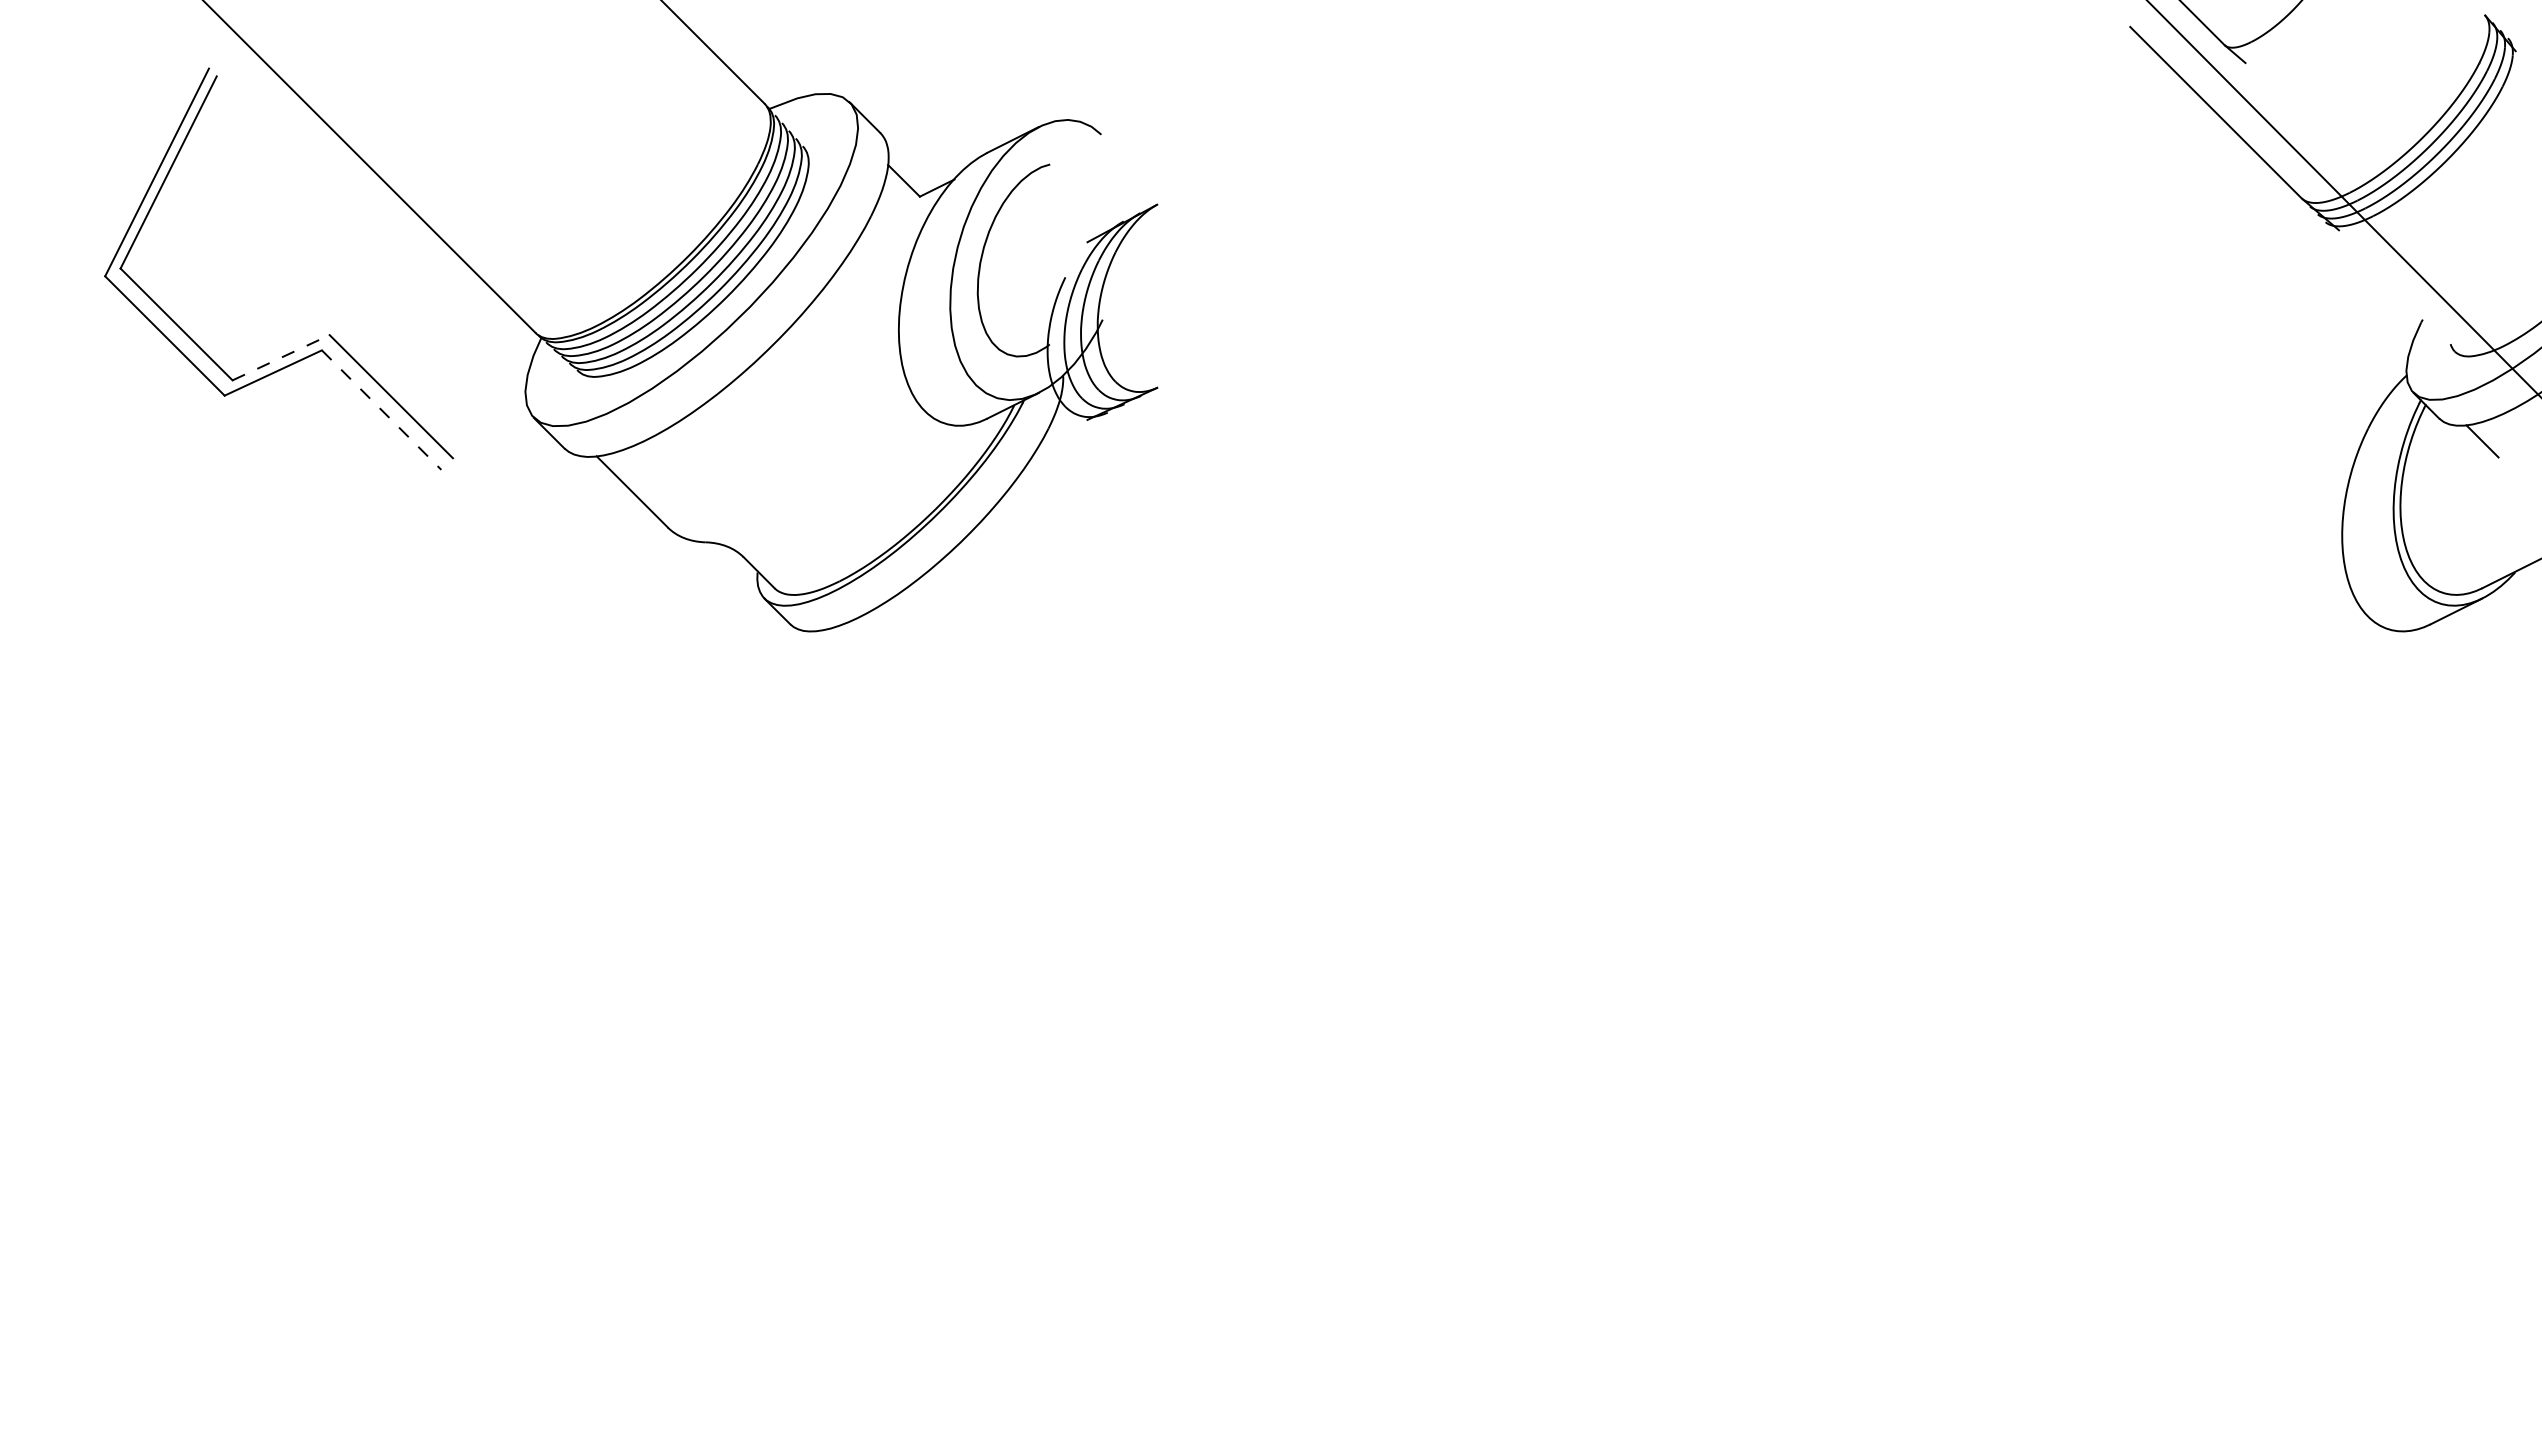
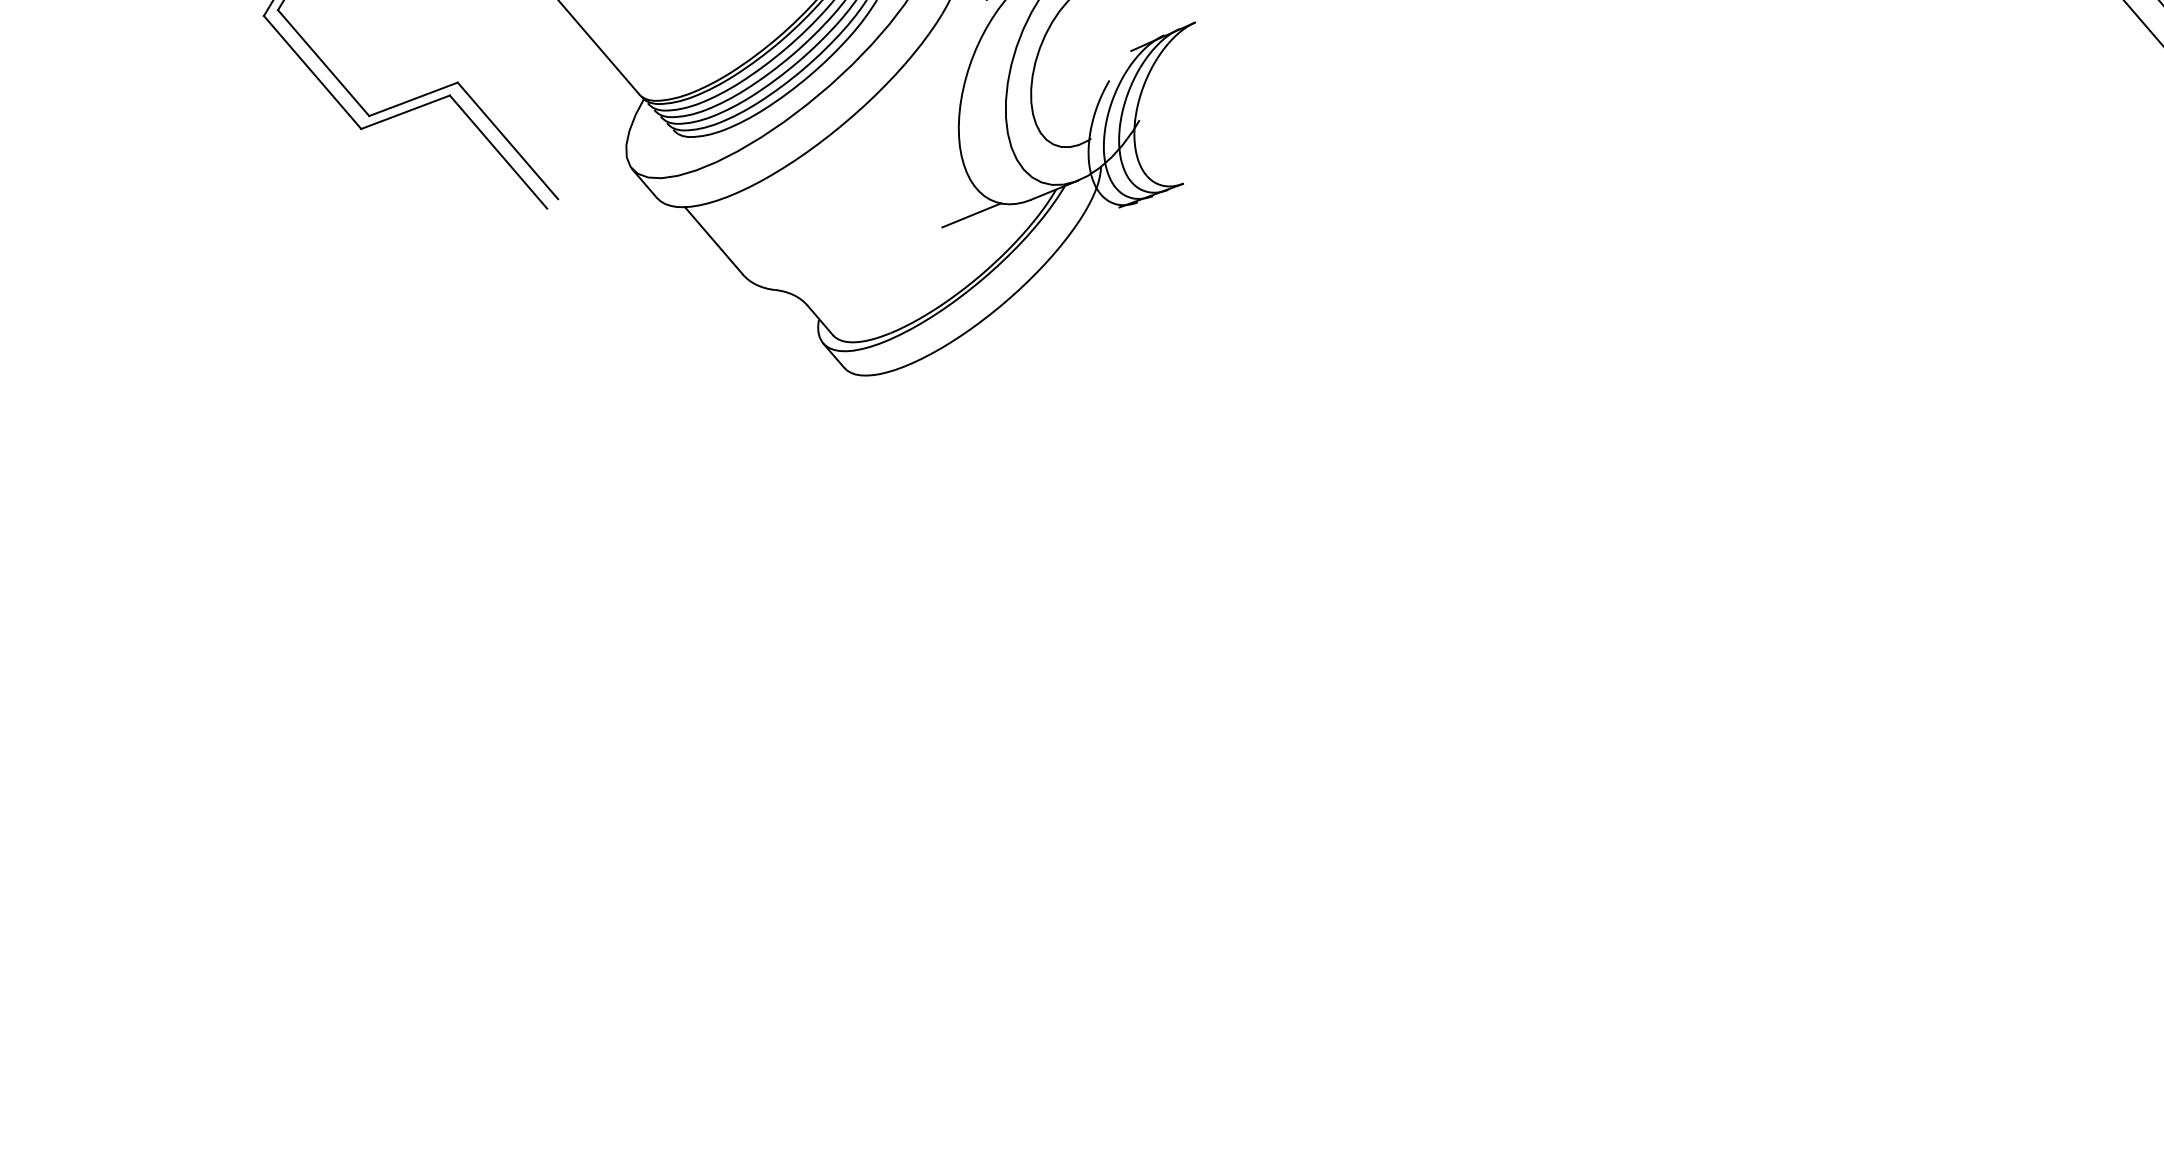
line: (281, 357) -> (413, 99), dashed -> solid
line: (381, 410) -> (498, 152), dashed -> solid
line: (921, 441) -> (971, 215), added

